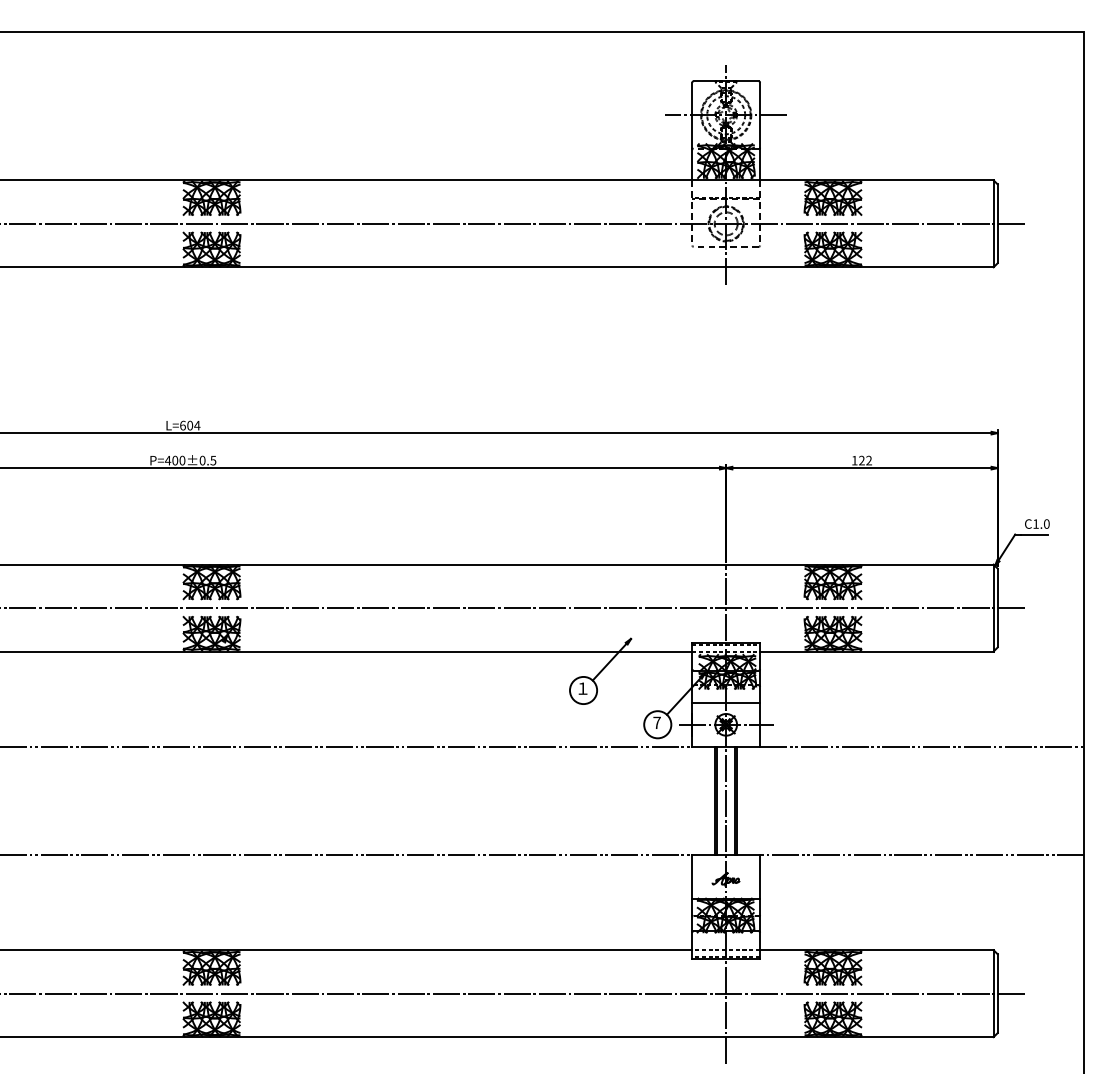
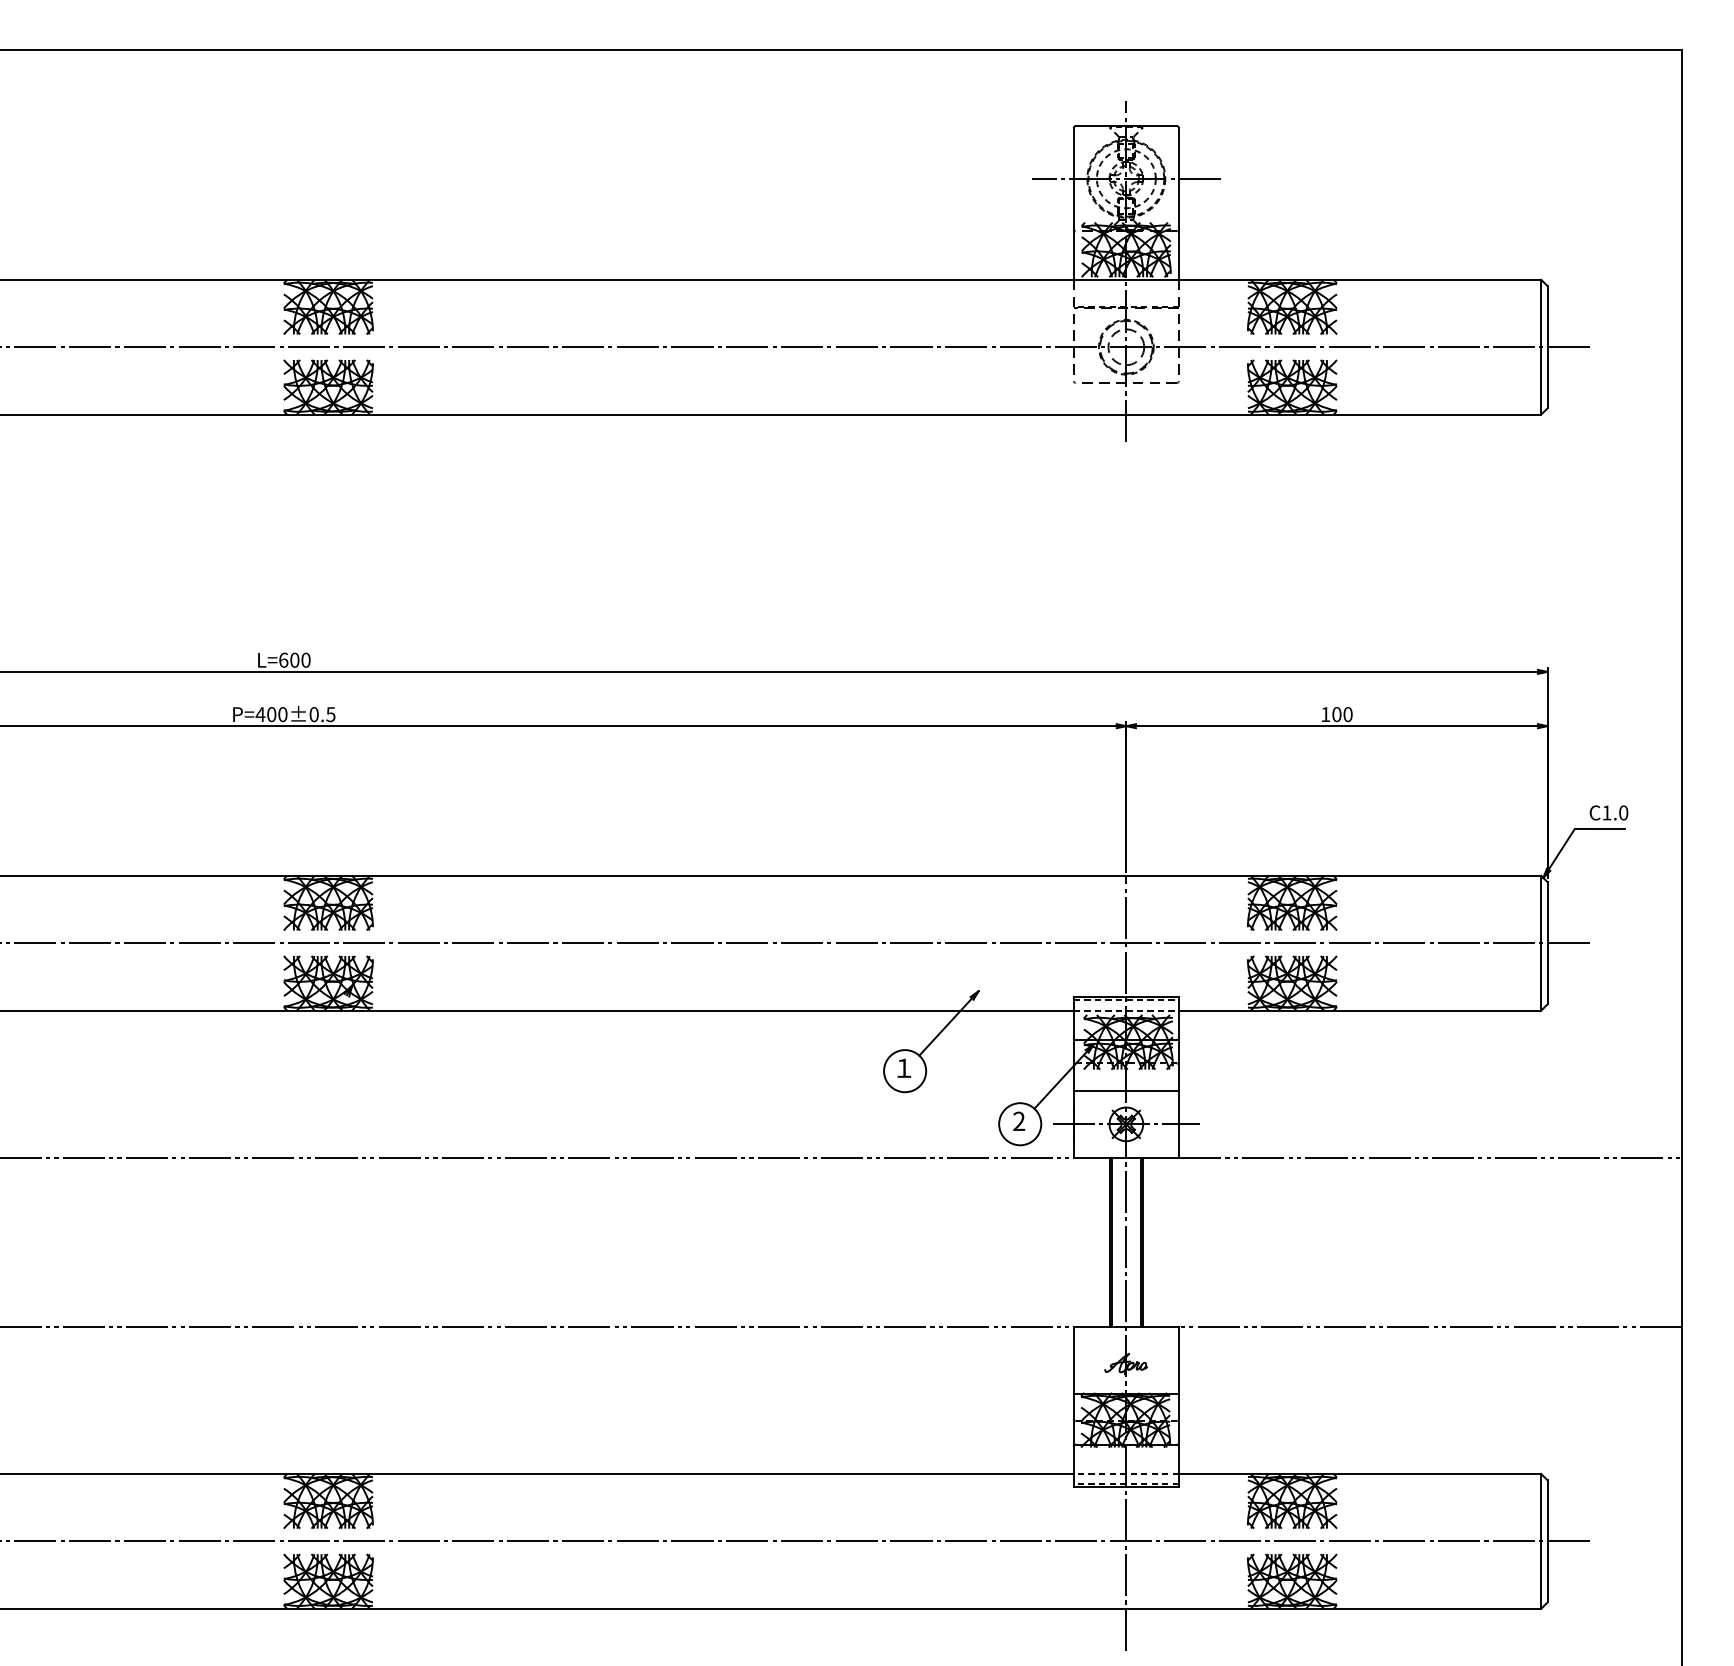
text: (197, 425) -> (306, 660), L=604 -> L=600
text: (865, 460) -> (1342, 714), 122 -> 100
text: (656, 722) -> (1018, 1120), 7 -> 2

